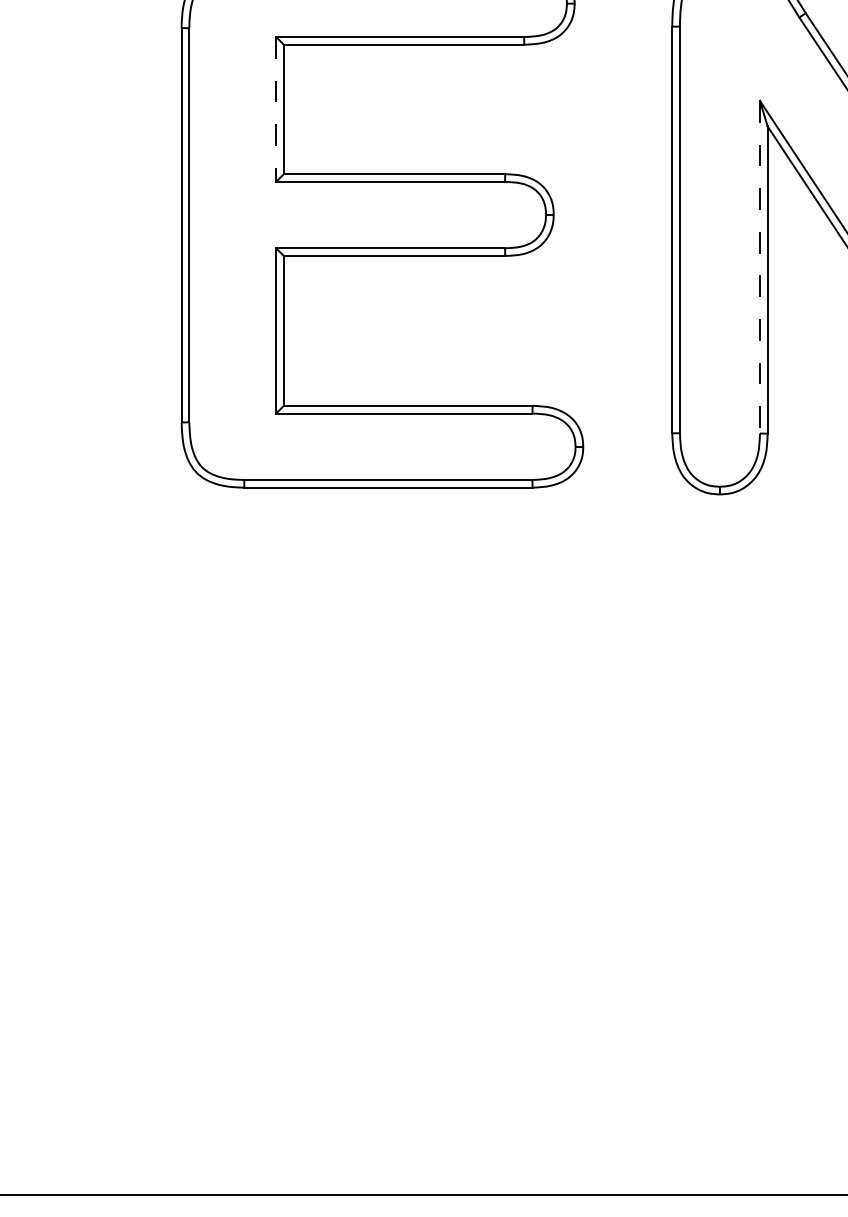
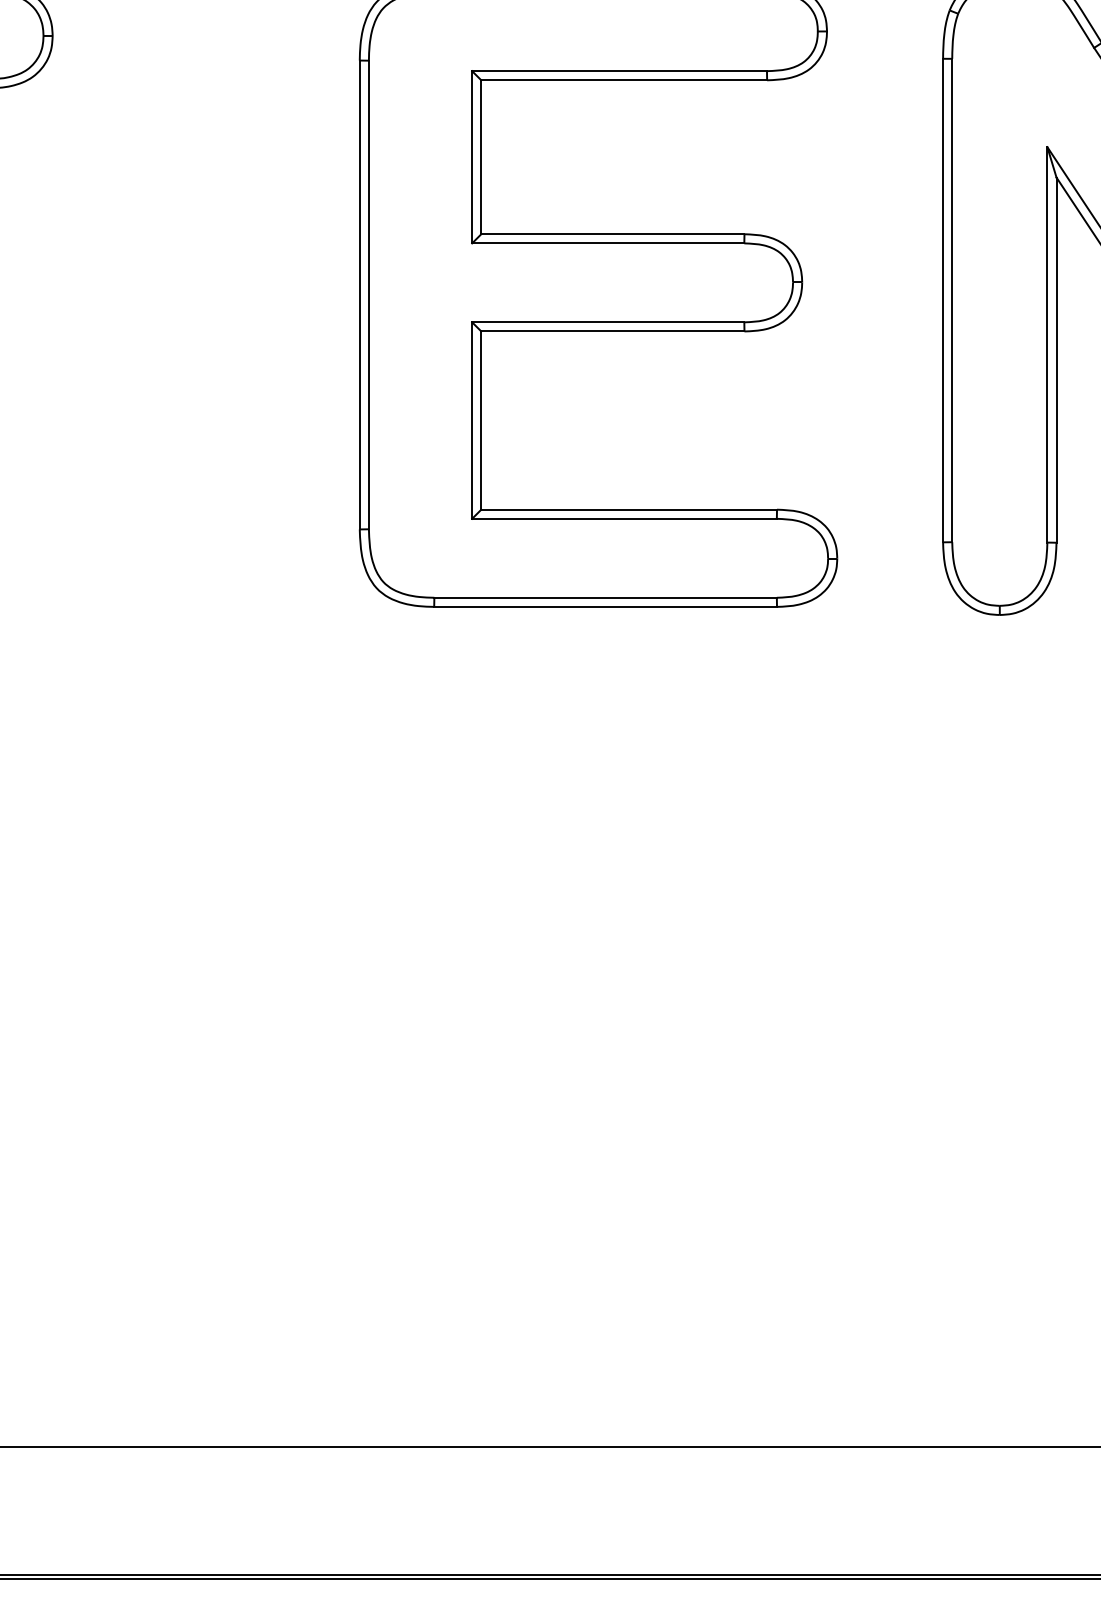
line: (276, 109) -> (472, 157), dashed -> solid
line: (760, 266) -> (1047, 344), dashed -> solid

